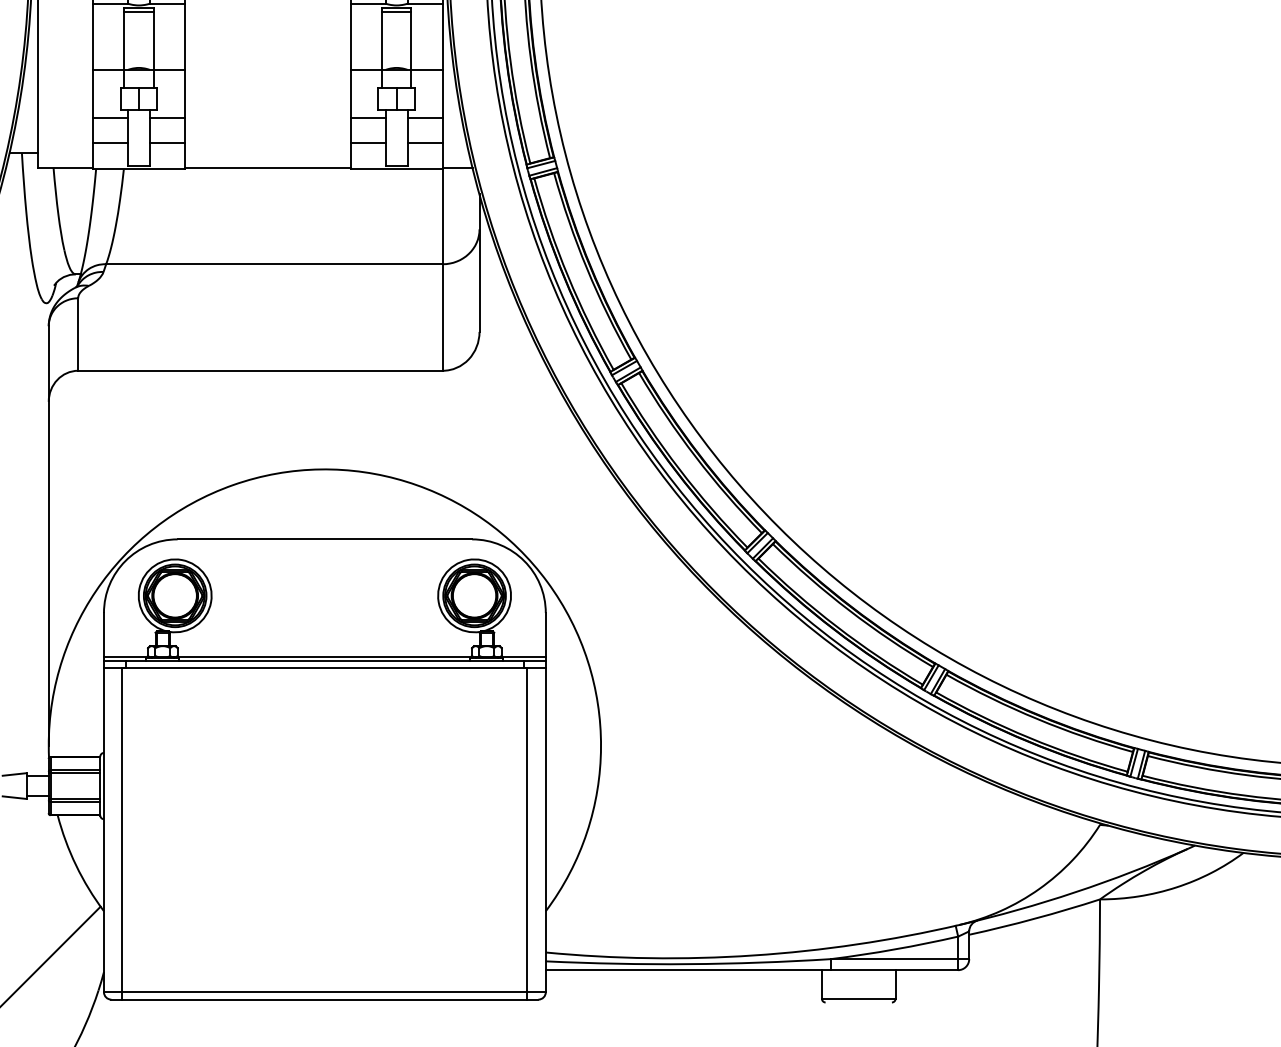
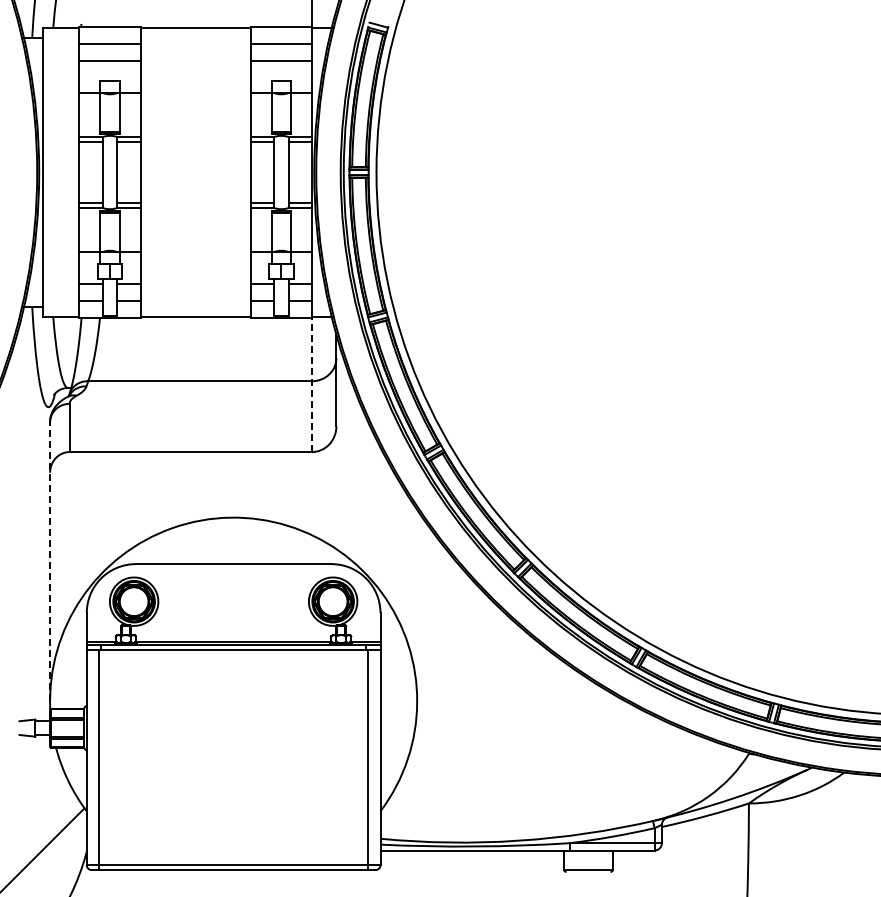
line: (442, 270) -> (311, 385), solid -> dashed
line: (49, 535) -> (50, 561), solid -> dashed

